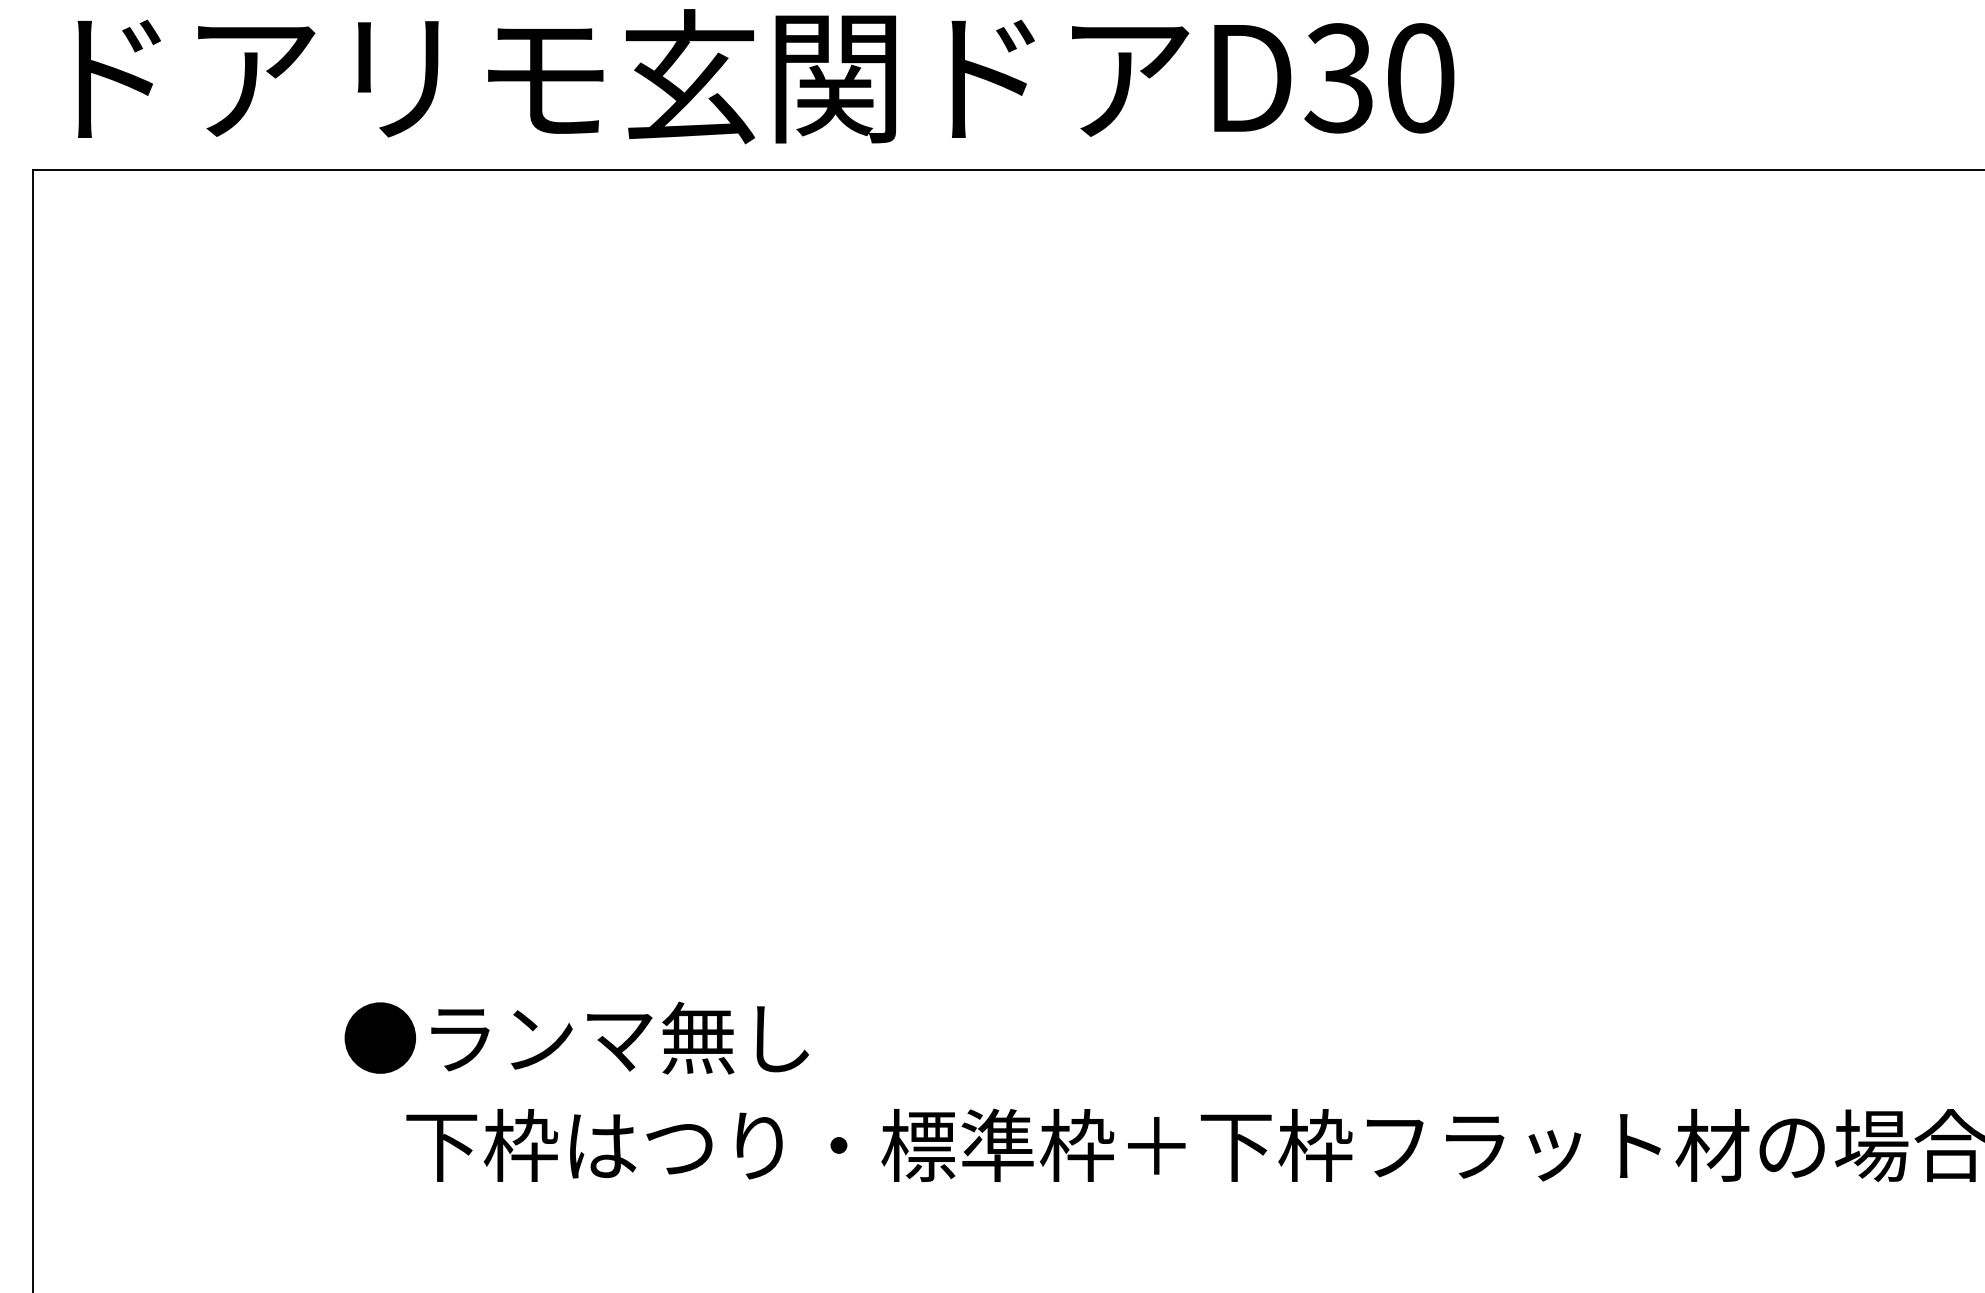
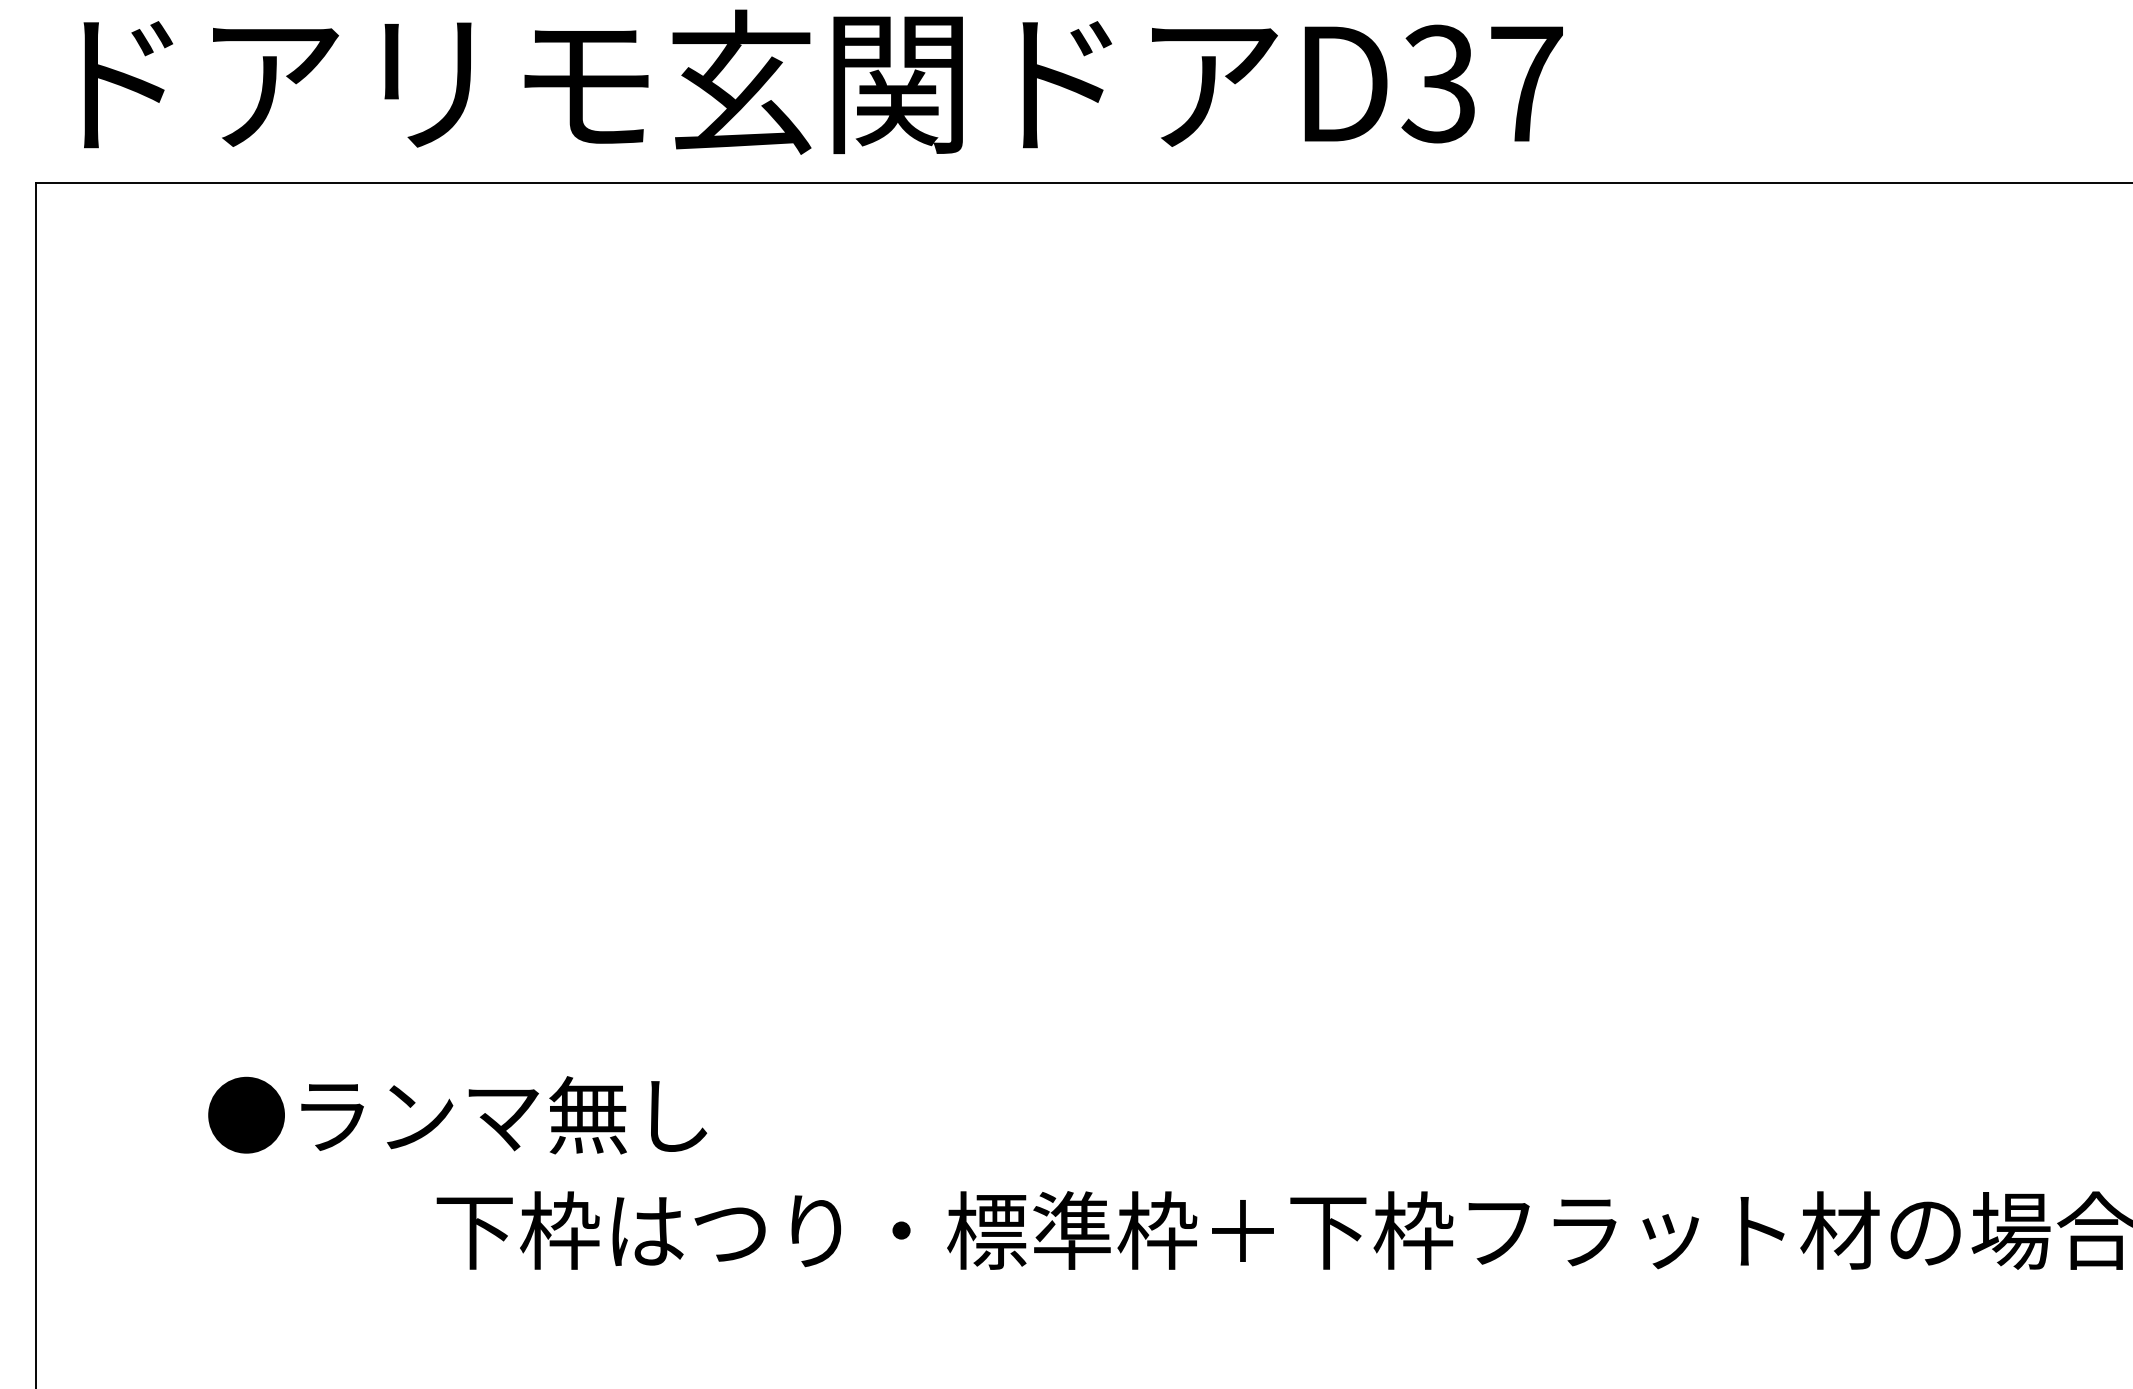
text: (1420, 78) -> (1526, 84), D30 -> D37
text: (576, 1037) -> (457, 1114), moved

